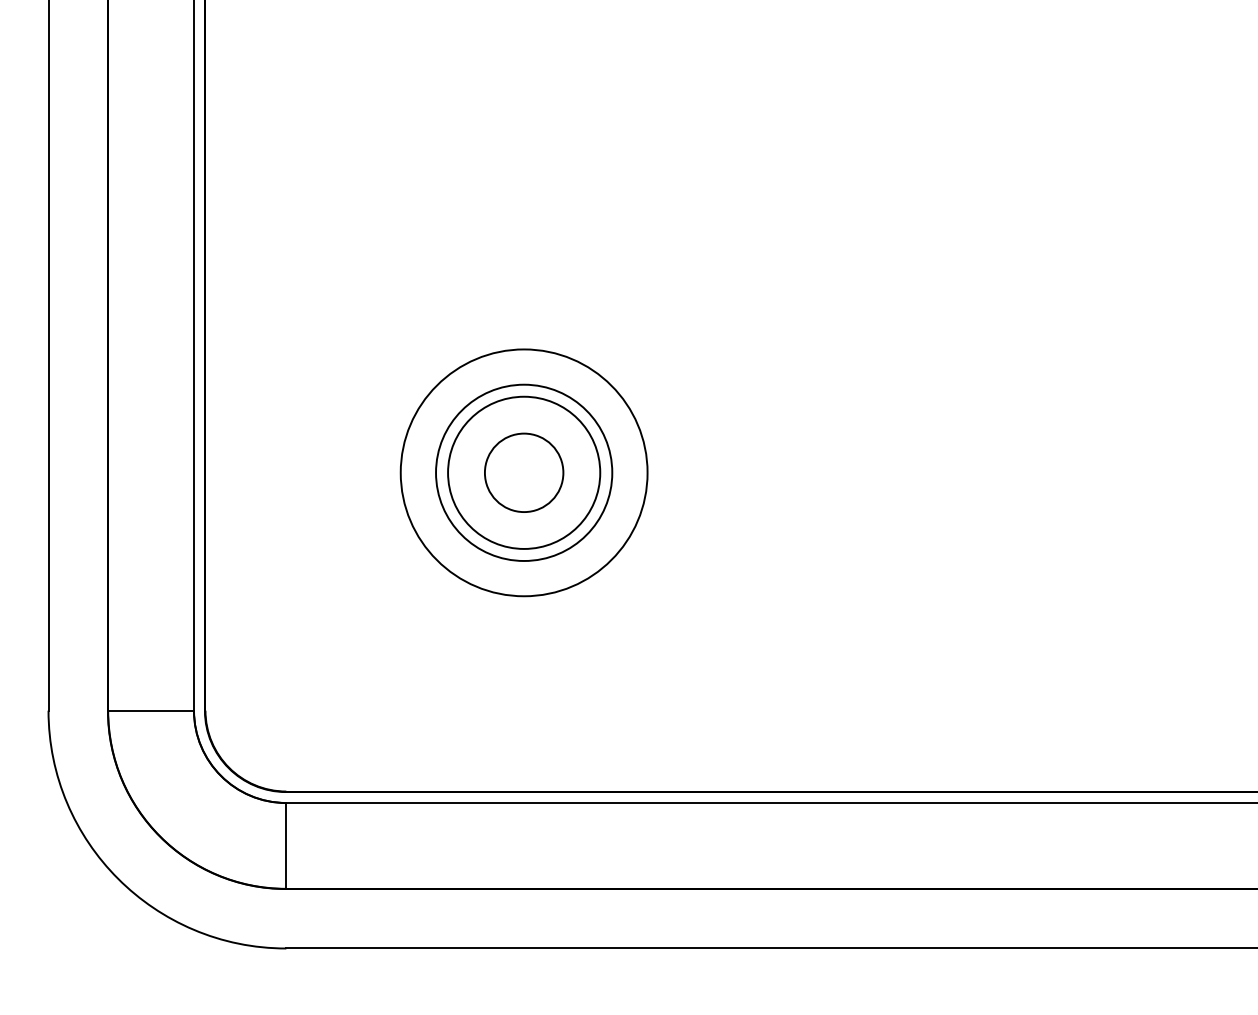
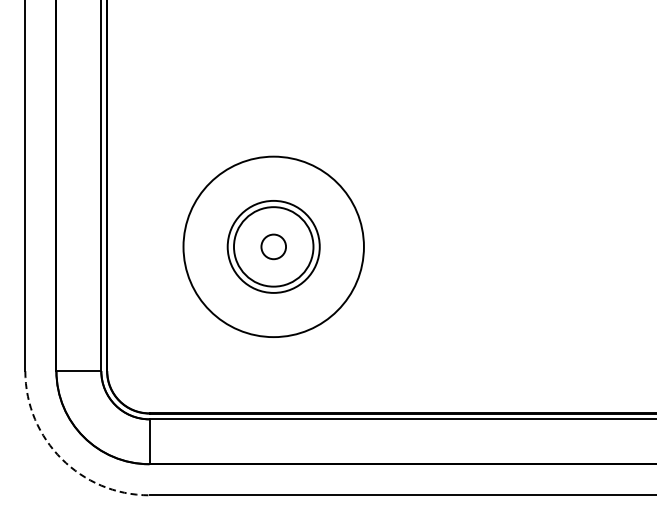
circle: (523, 472) -> (273, 246), size x0.6
circle: (523, 472) -> (273, 246), size x1.4
arc: (117, 877) -> (61, 458), solid -> dashed

